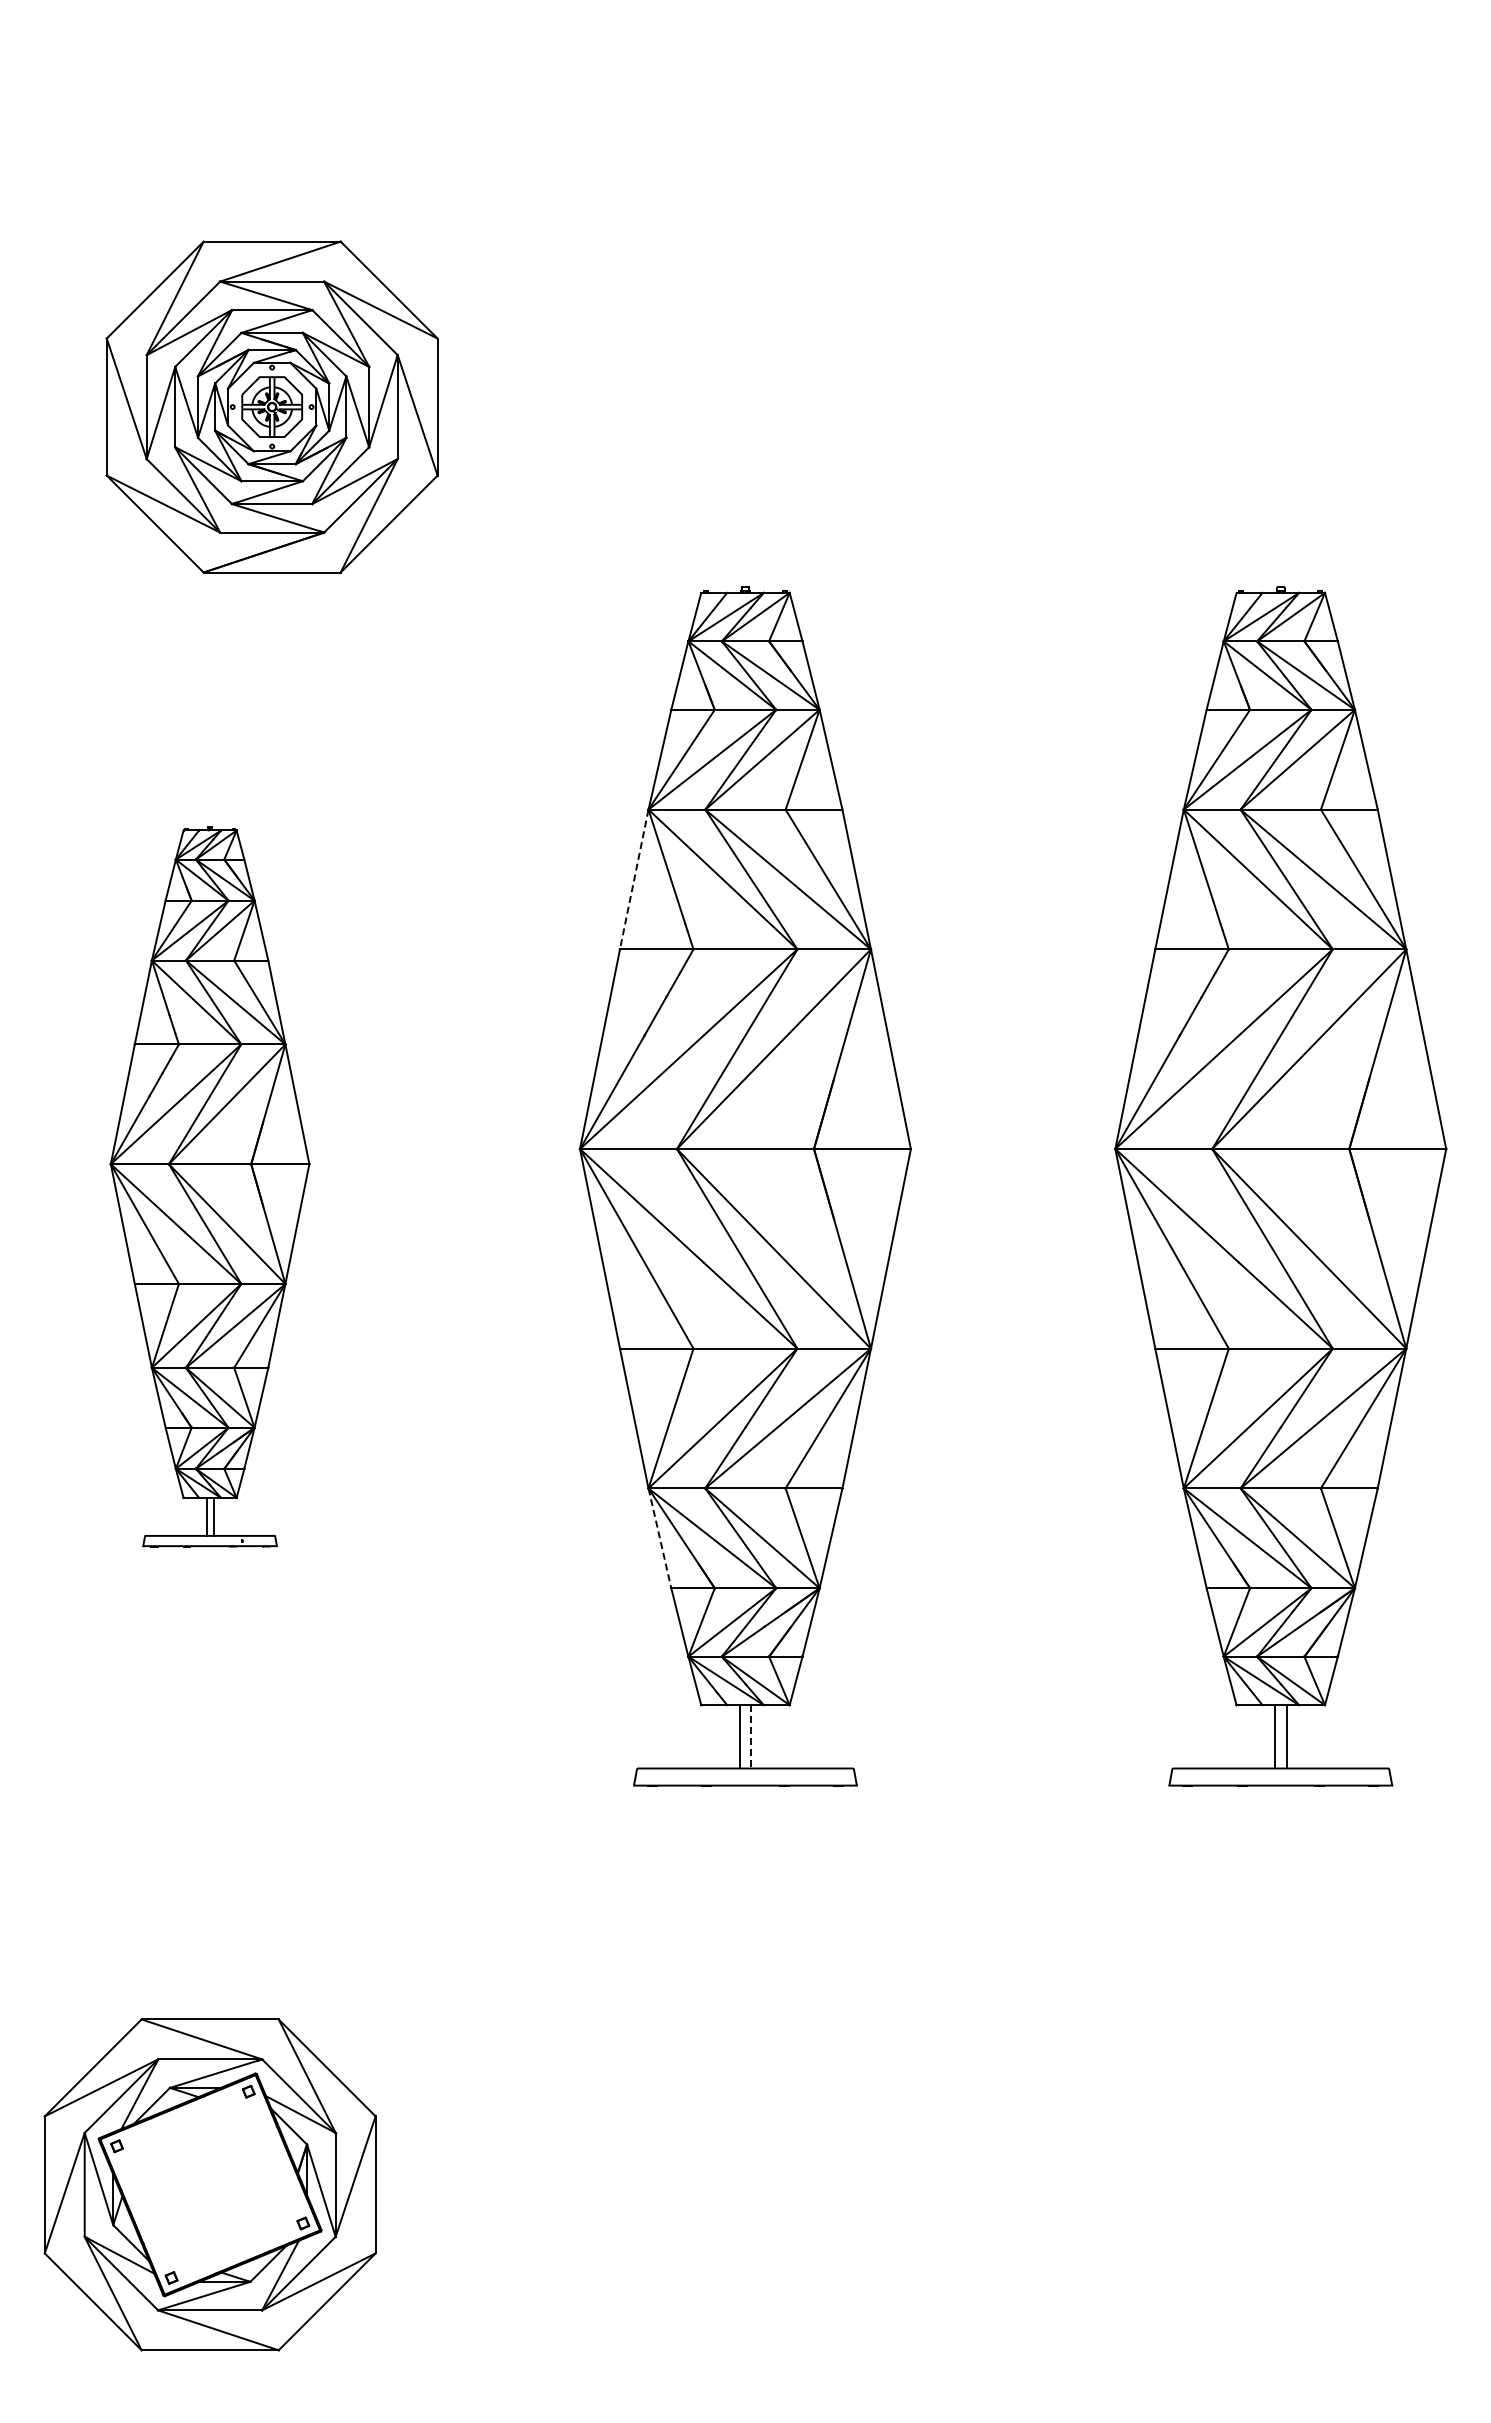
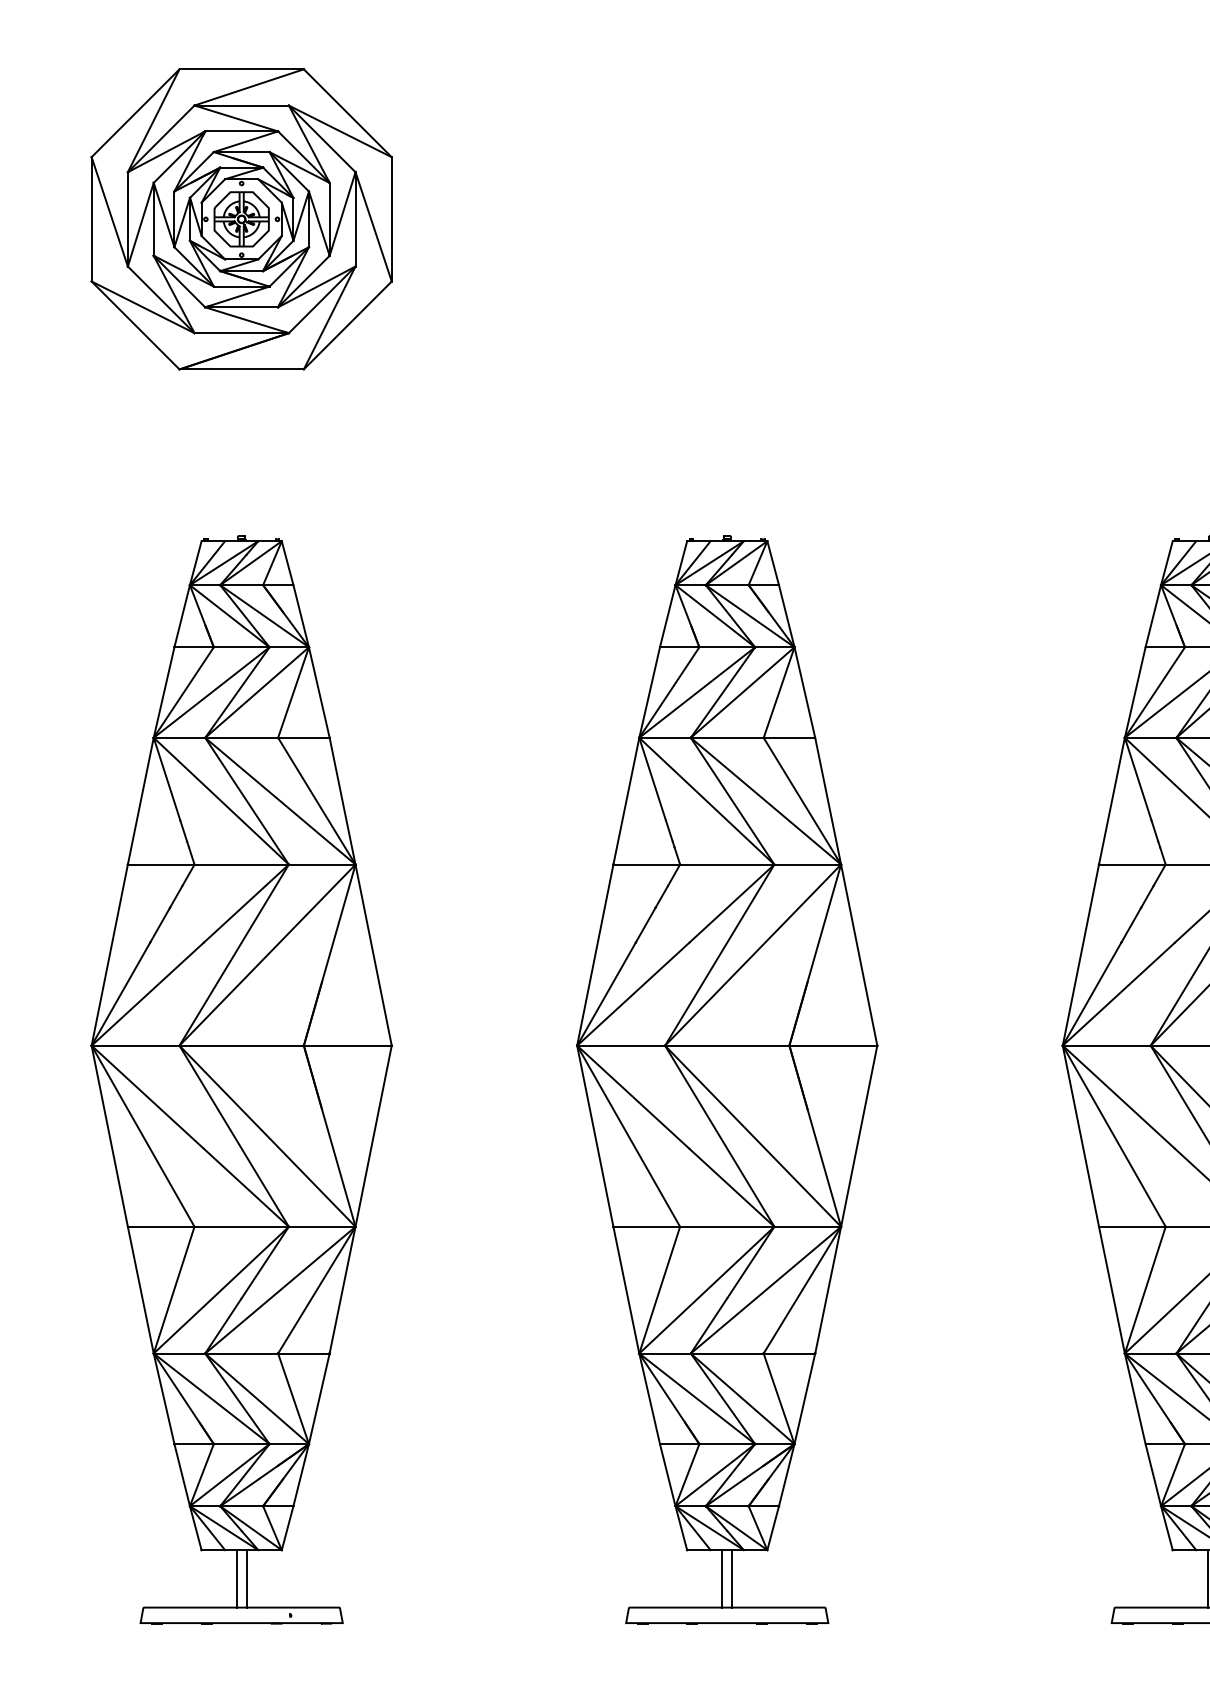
part: (271, 406) -> (241, 218), moved
line: (634, 880) -> (626, 802), dashed -> solid
part: (209, 1186) -> (241, 1079), size x1.67
line: (660, 1538) -> (650, 1398), dashed -> solid
line: (751, 1736) -> (732, 1578), dashed -> solid

